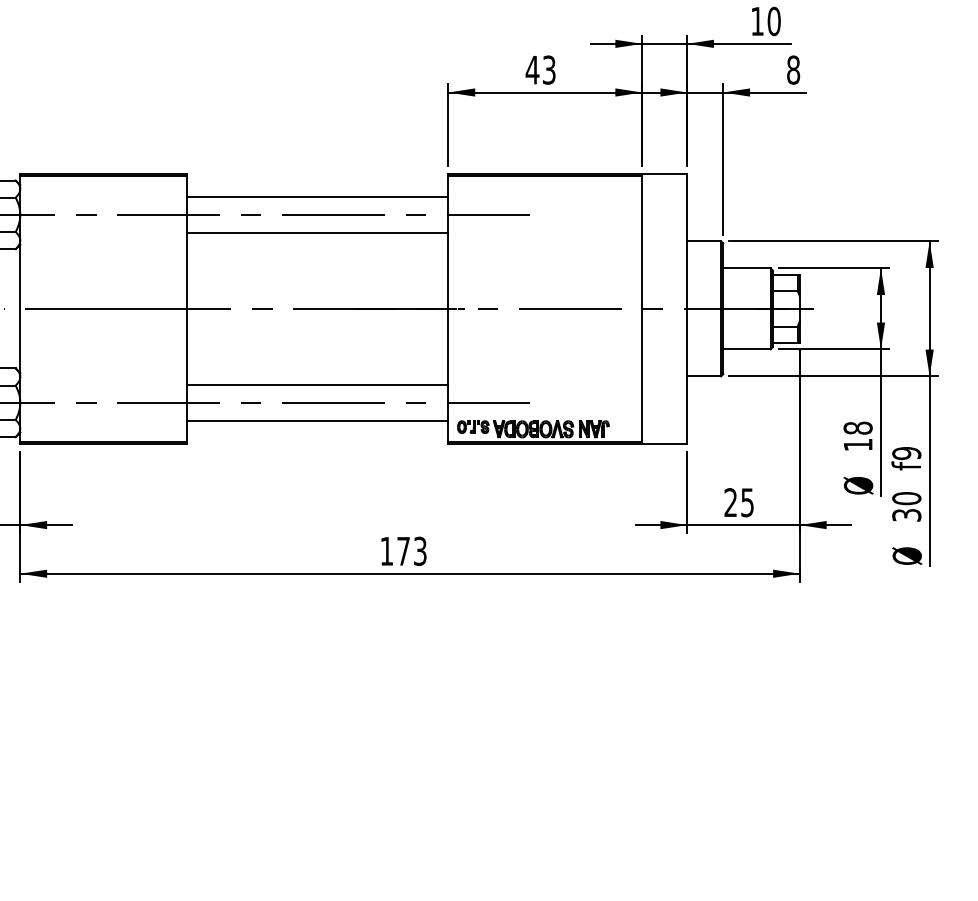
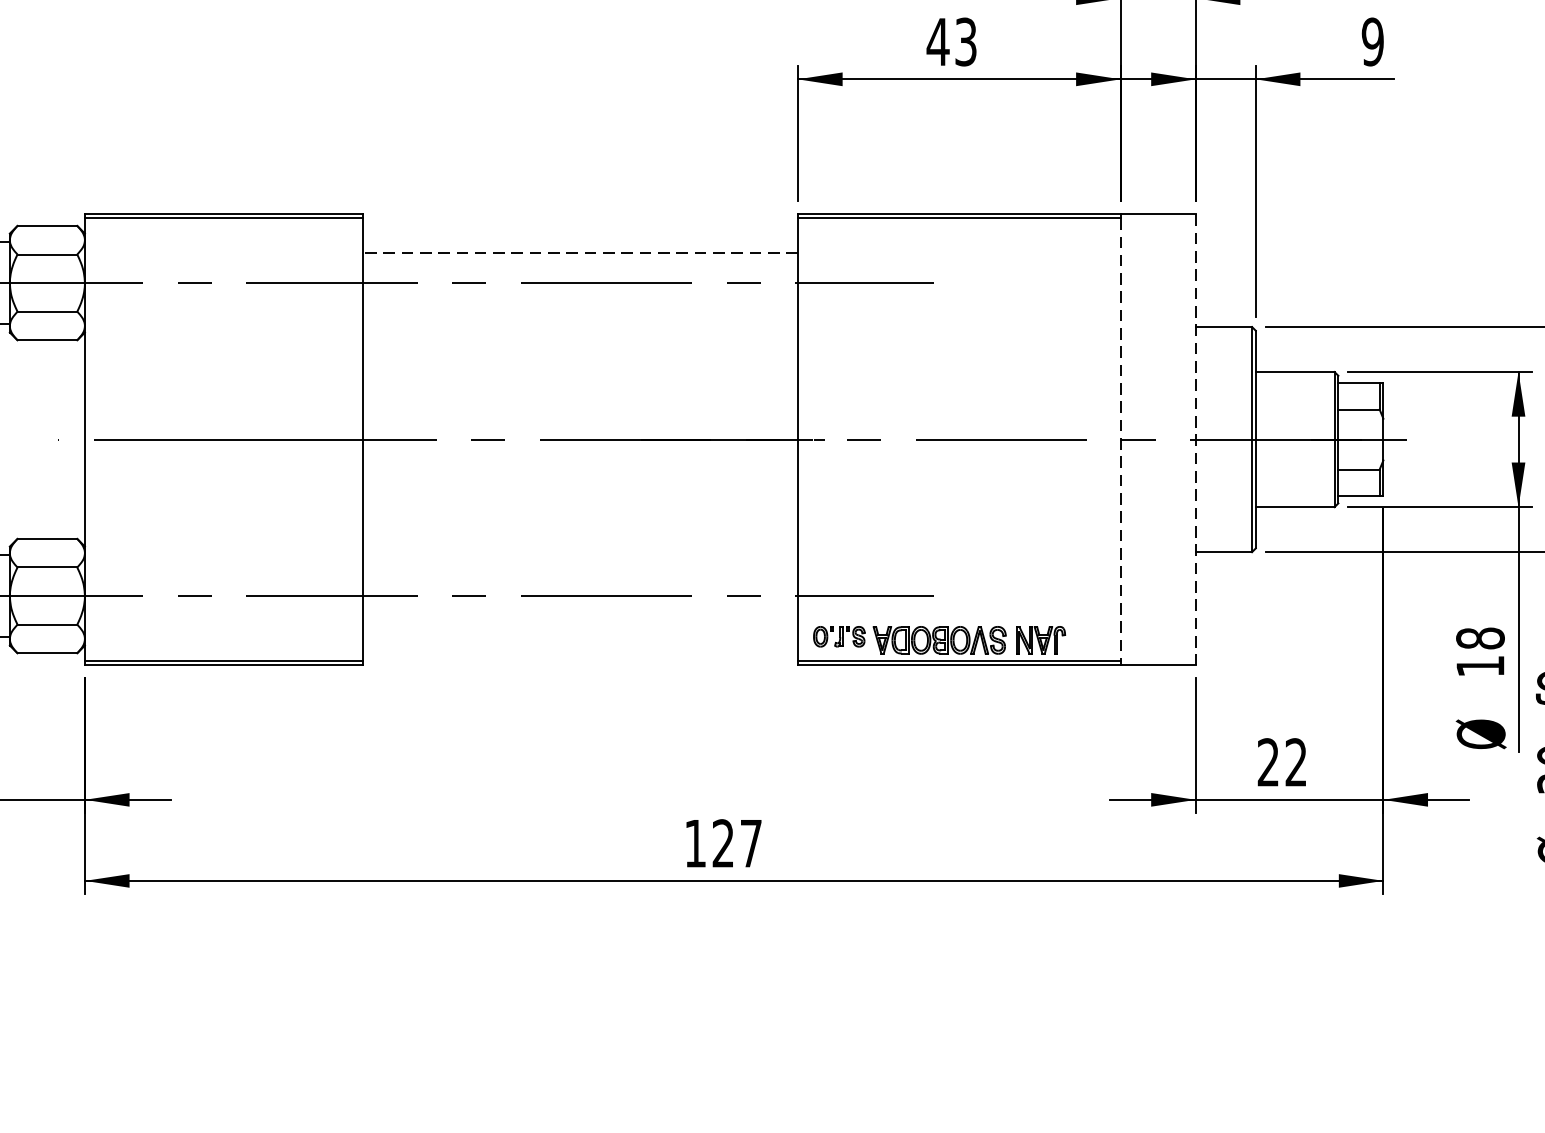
text: (793, 69) -> (1372, 40), 8 -> 9
line: (317, 196) -> (579, 252), solid -> dashed
line: (317, 232) -> (579, 312), removed
line: (642, 308) -> (1121, 439), solid -> dashed
line: (687, 309) -> (1196, 440), solid -> dashed
line: (317, 384) -> (579, 565), removed
line: (317, 420) -> (579, 625), removed
text: (747, 502) -> (1296, 762), 25 -> 22
text: (411, 550) -> (736, 842), 173 -> 127

